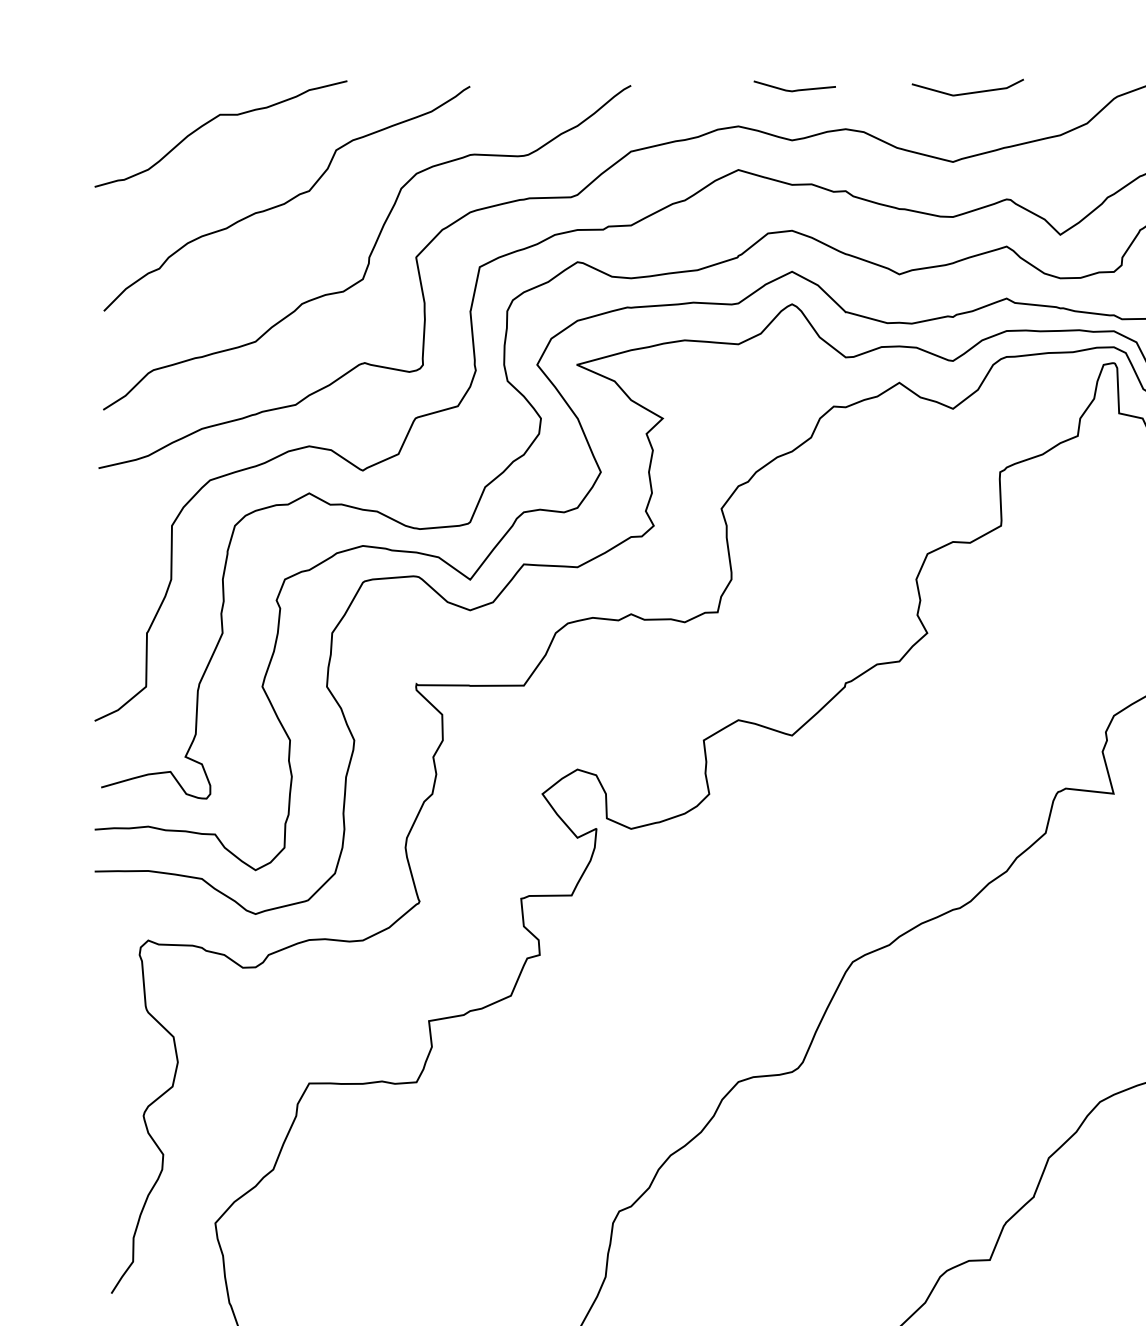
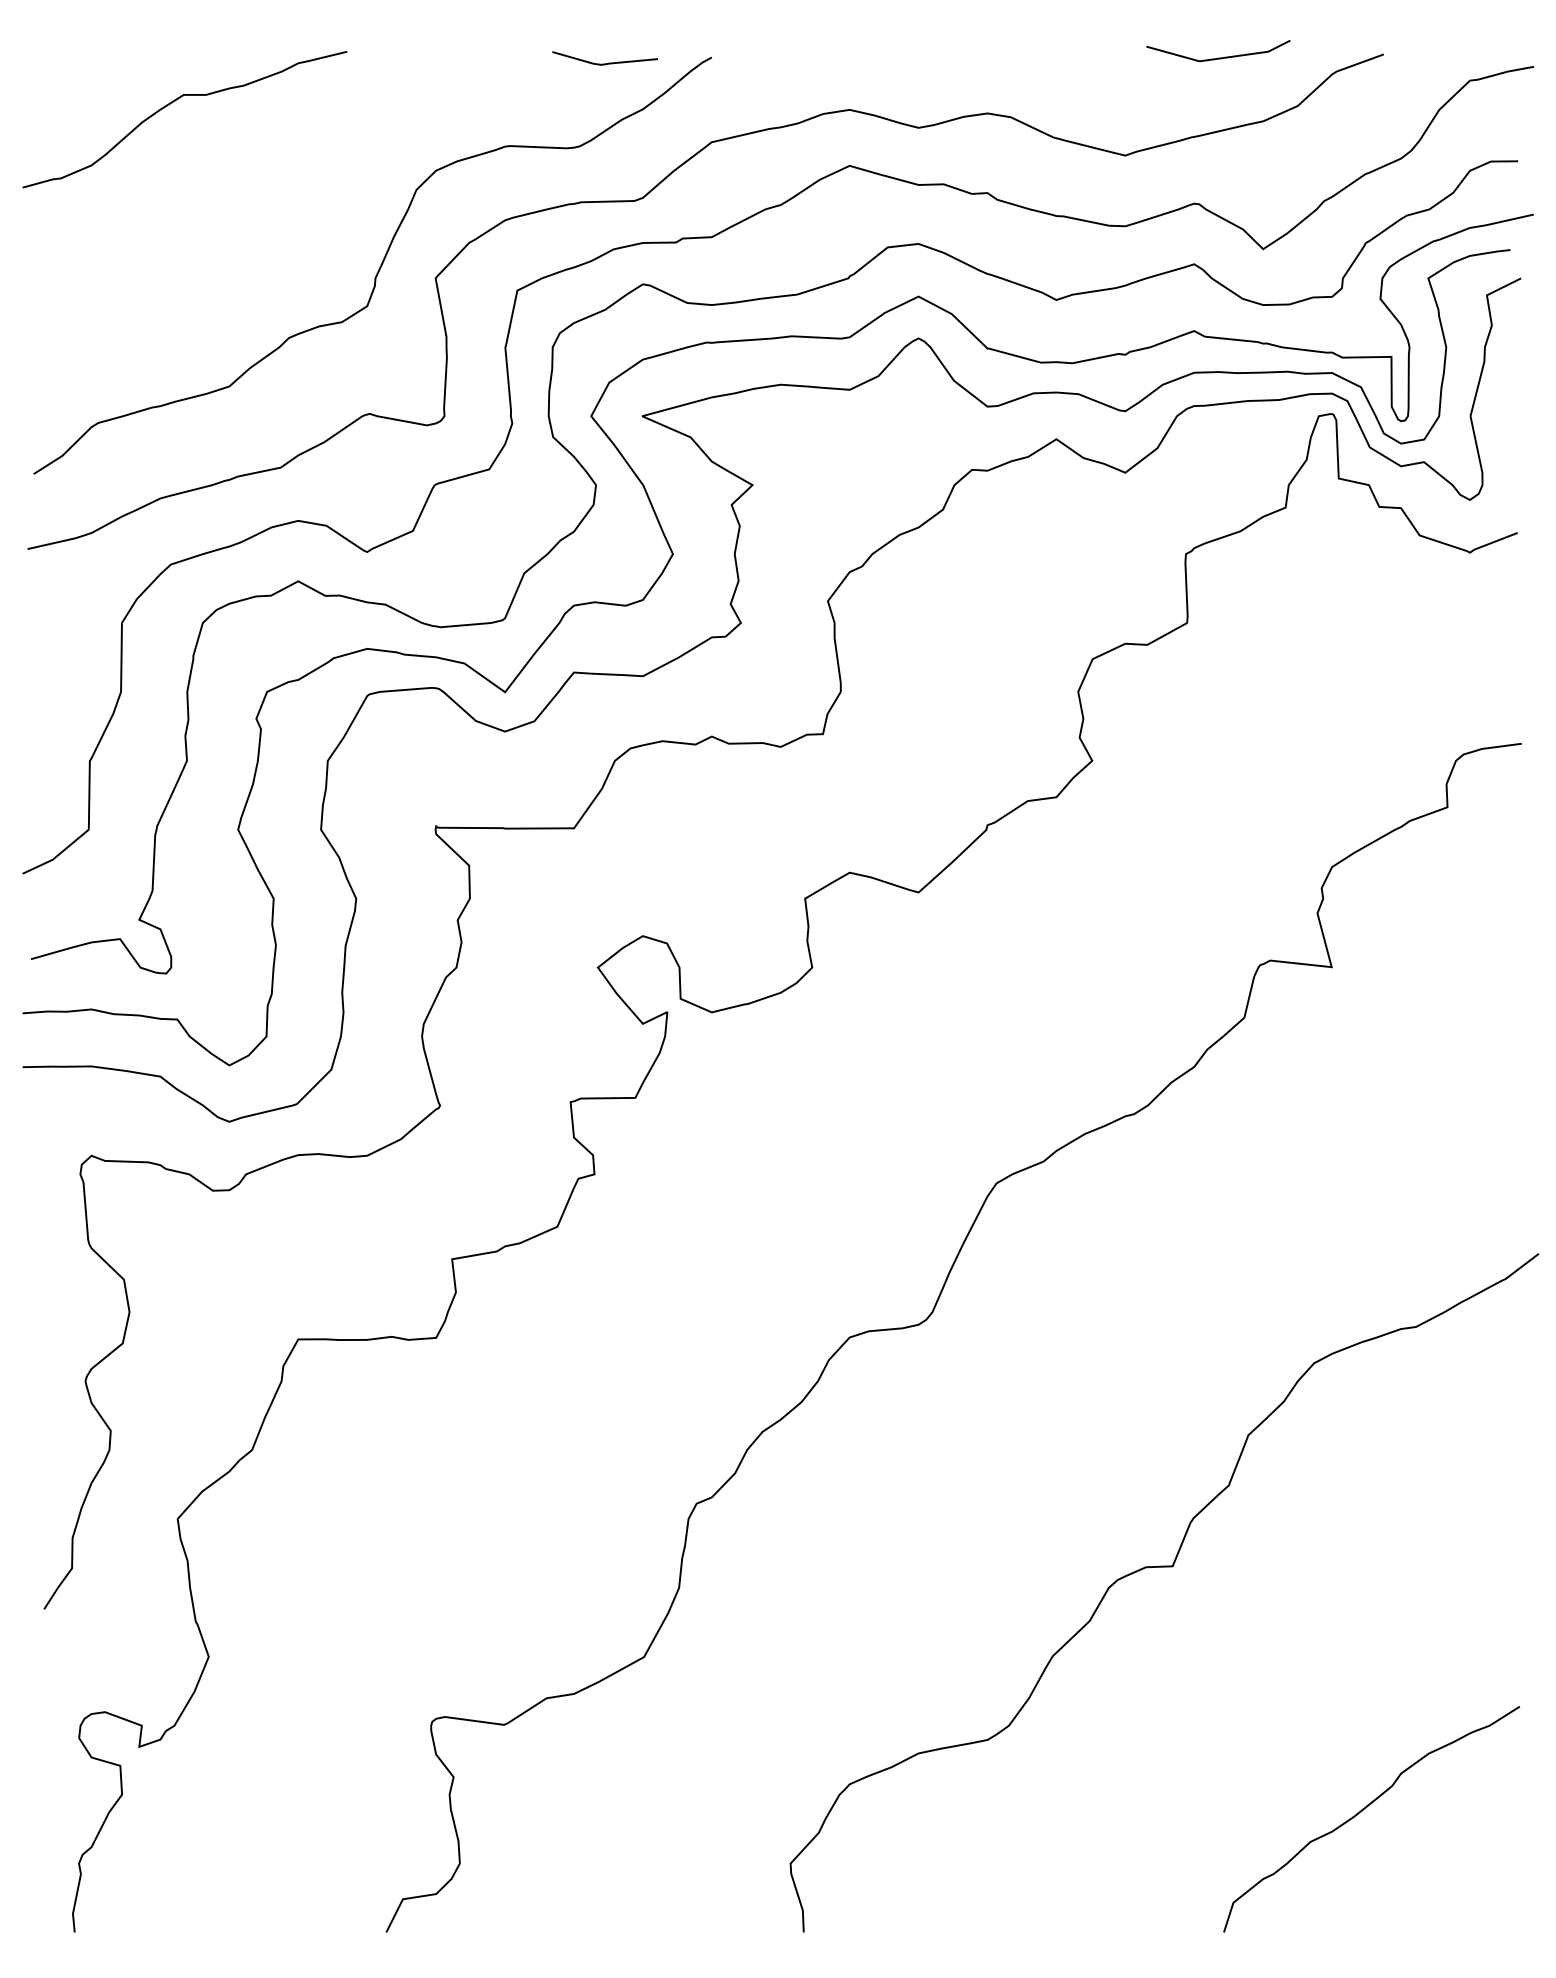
line: (794, 90) -> (604, 63), moved
curve: (967, 92) -> (1218, 57), moved
curve: (287, 200) -> (270, 205), removed

